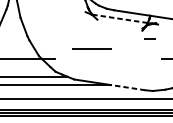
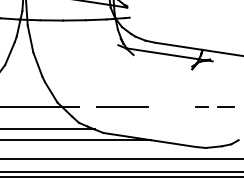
line: (119, 18) -> (162, 53), dashed -> solid
line: (149, 39) -> (201, 106), moved
line: (92, 49) -> (122, 106), moved
line: (128, 87) -> (173, 143), dashed -> solid

